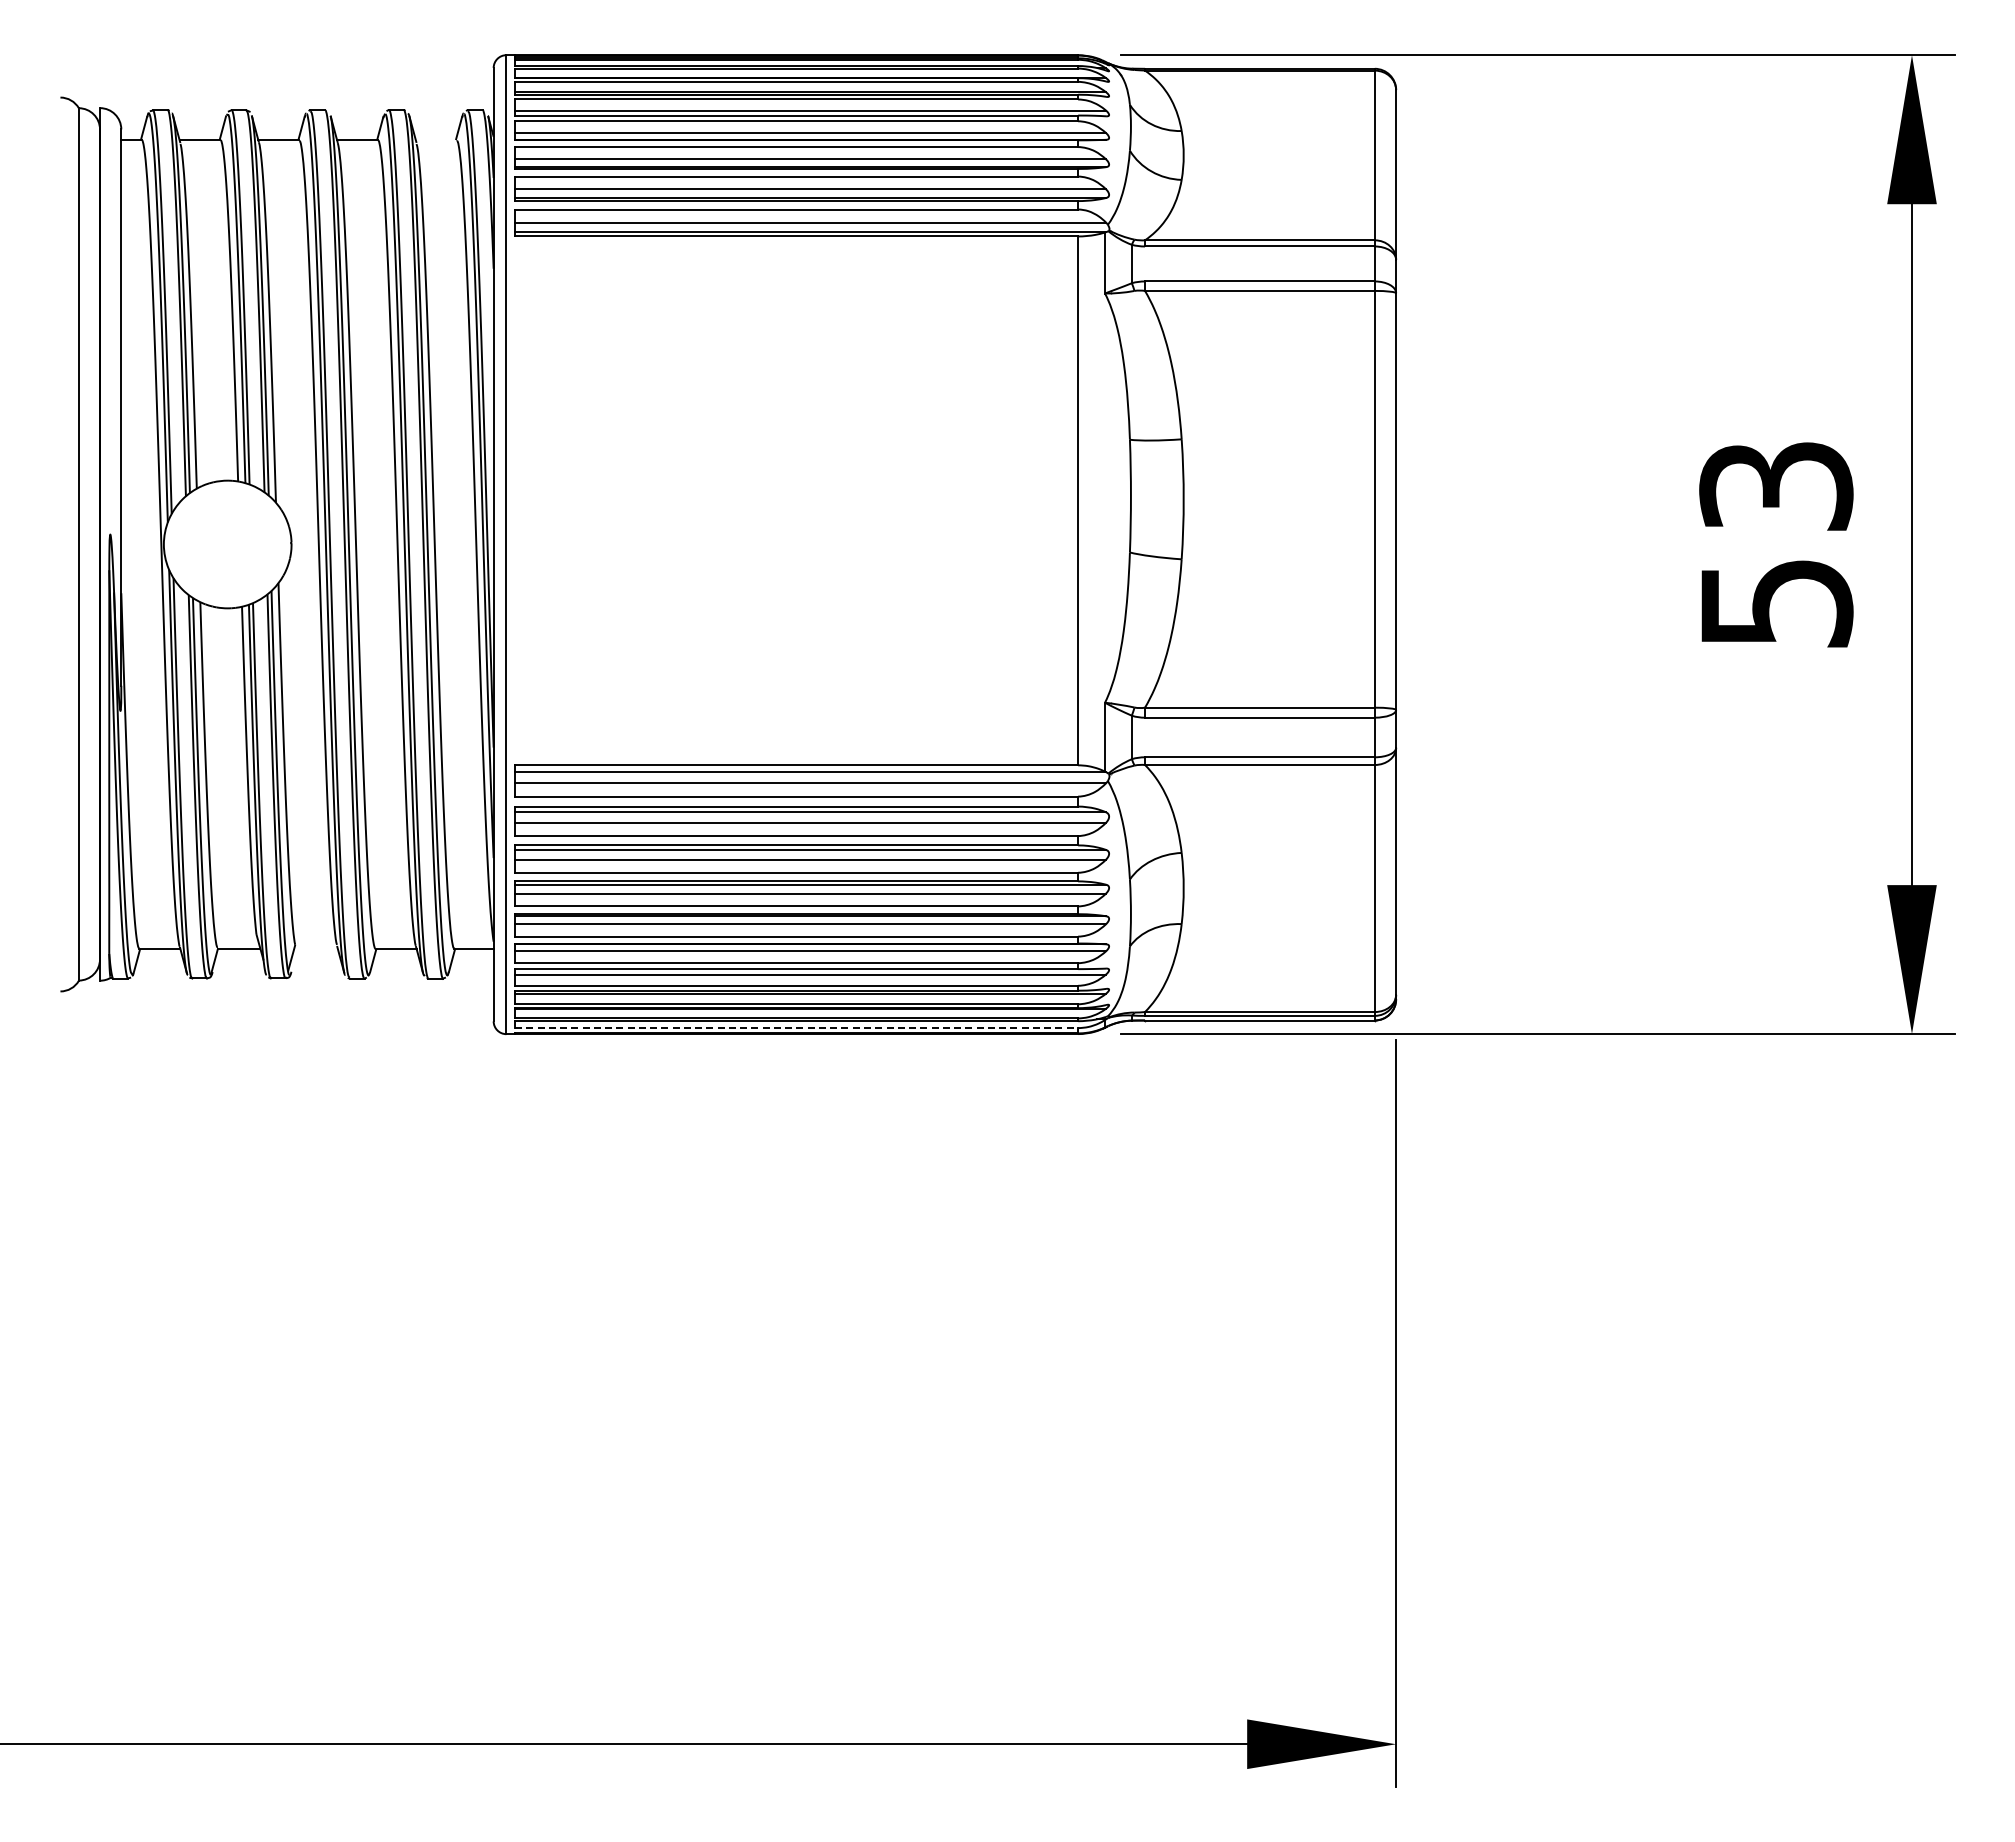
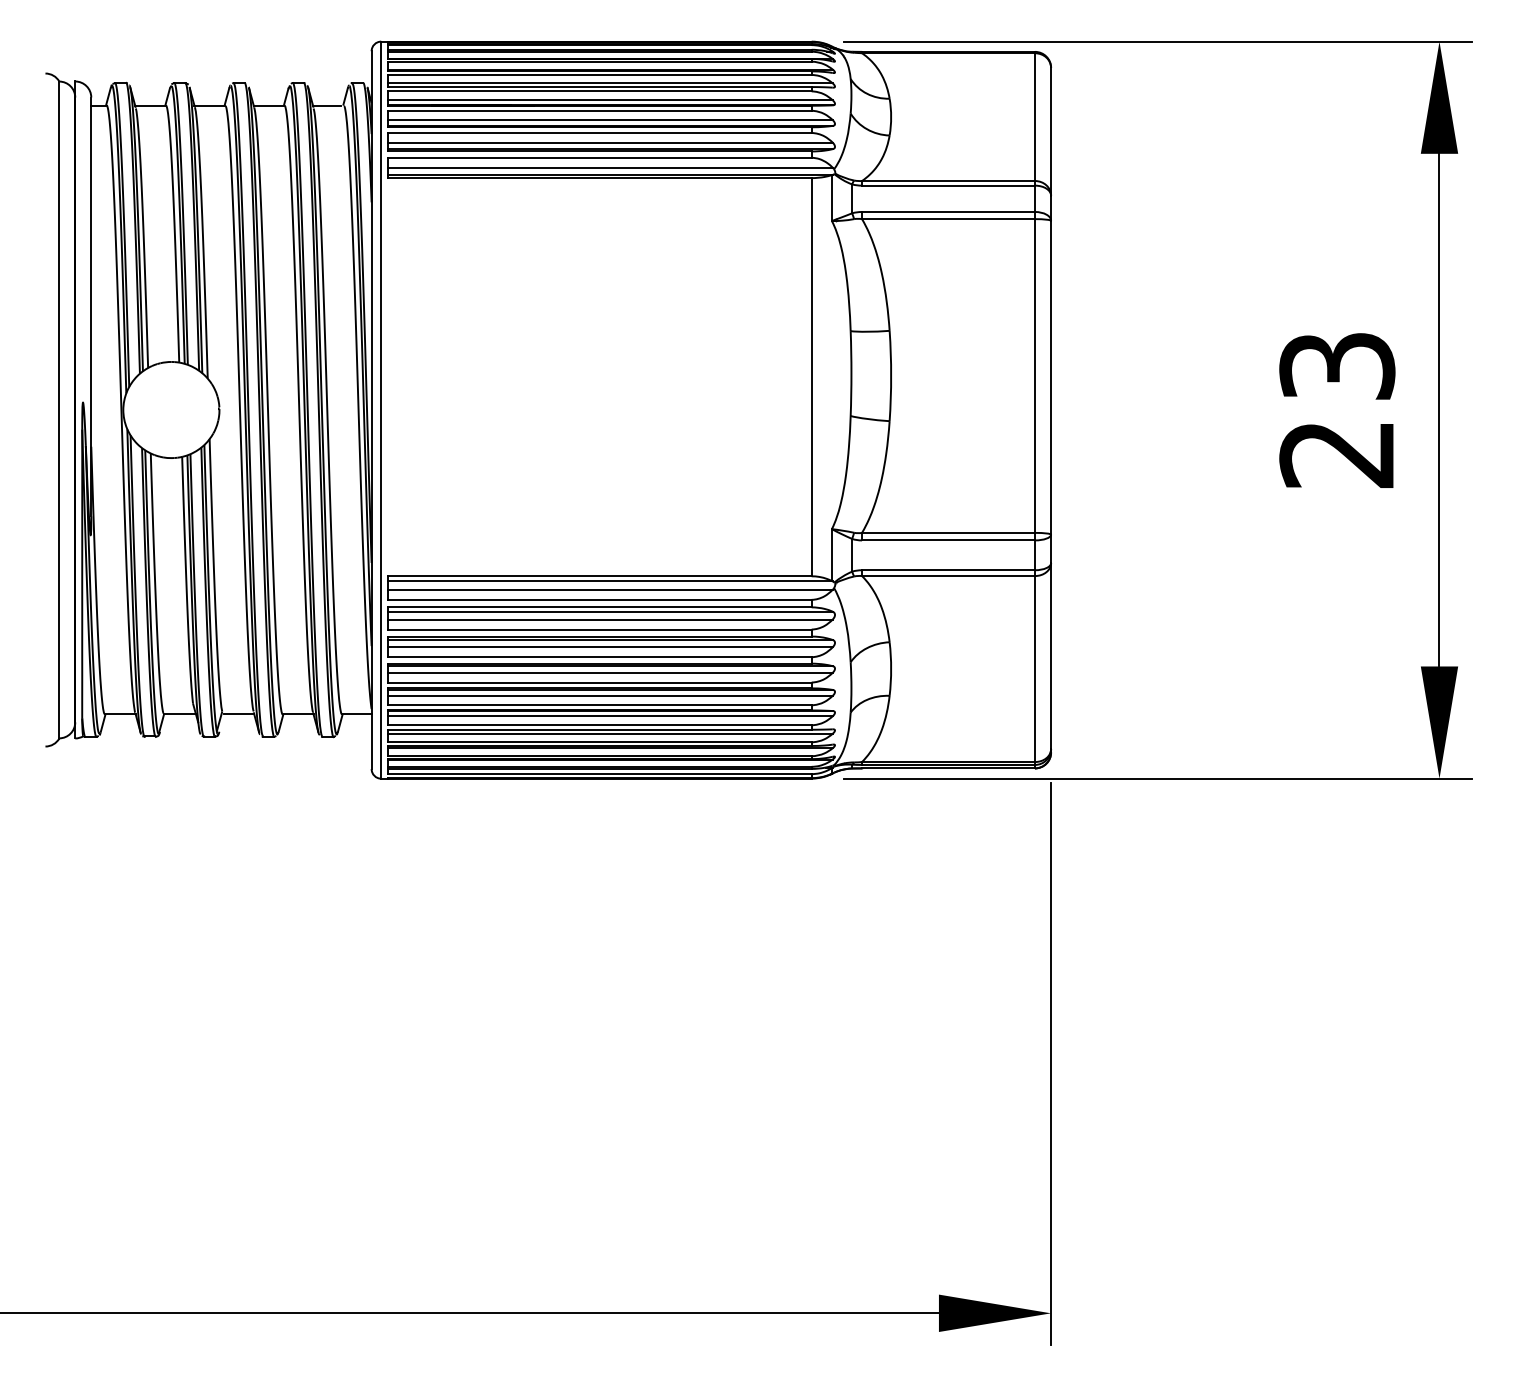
line: (434, 140) -> (327, 105), added
text: (1776, 604) -> (1337, 455), 53 -> 23
line: (316, 948) -> (238, 714), added
line: (796, 1028) -> (599, 774), dashed -> solid

